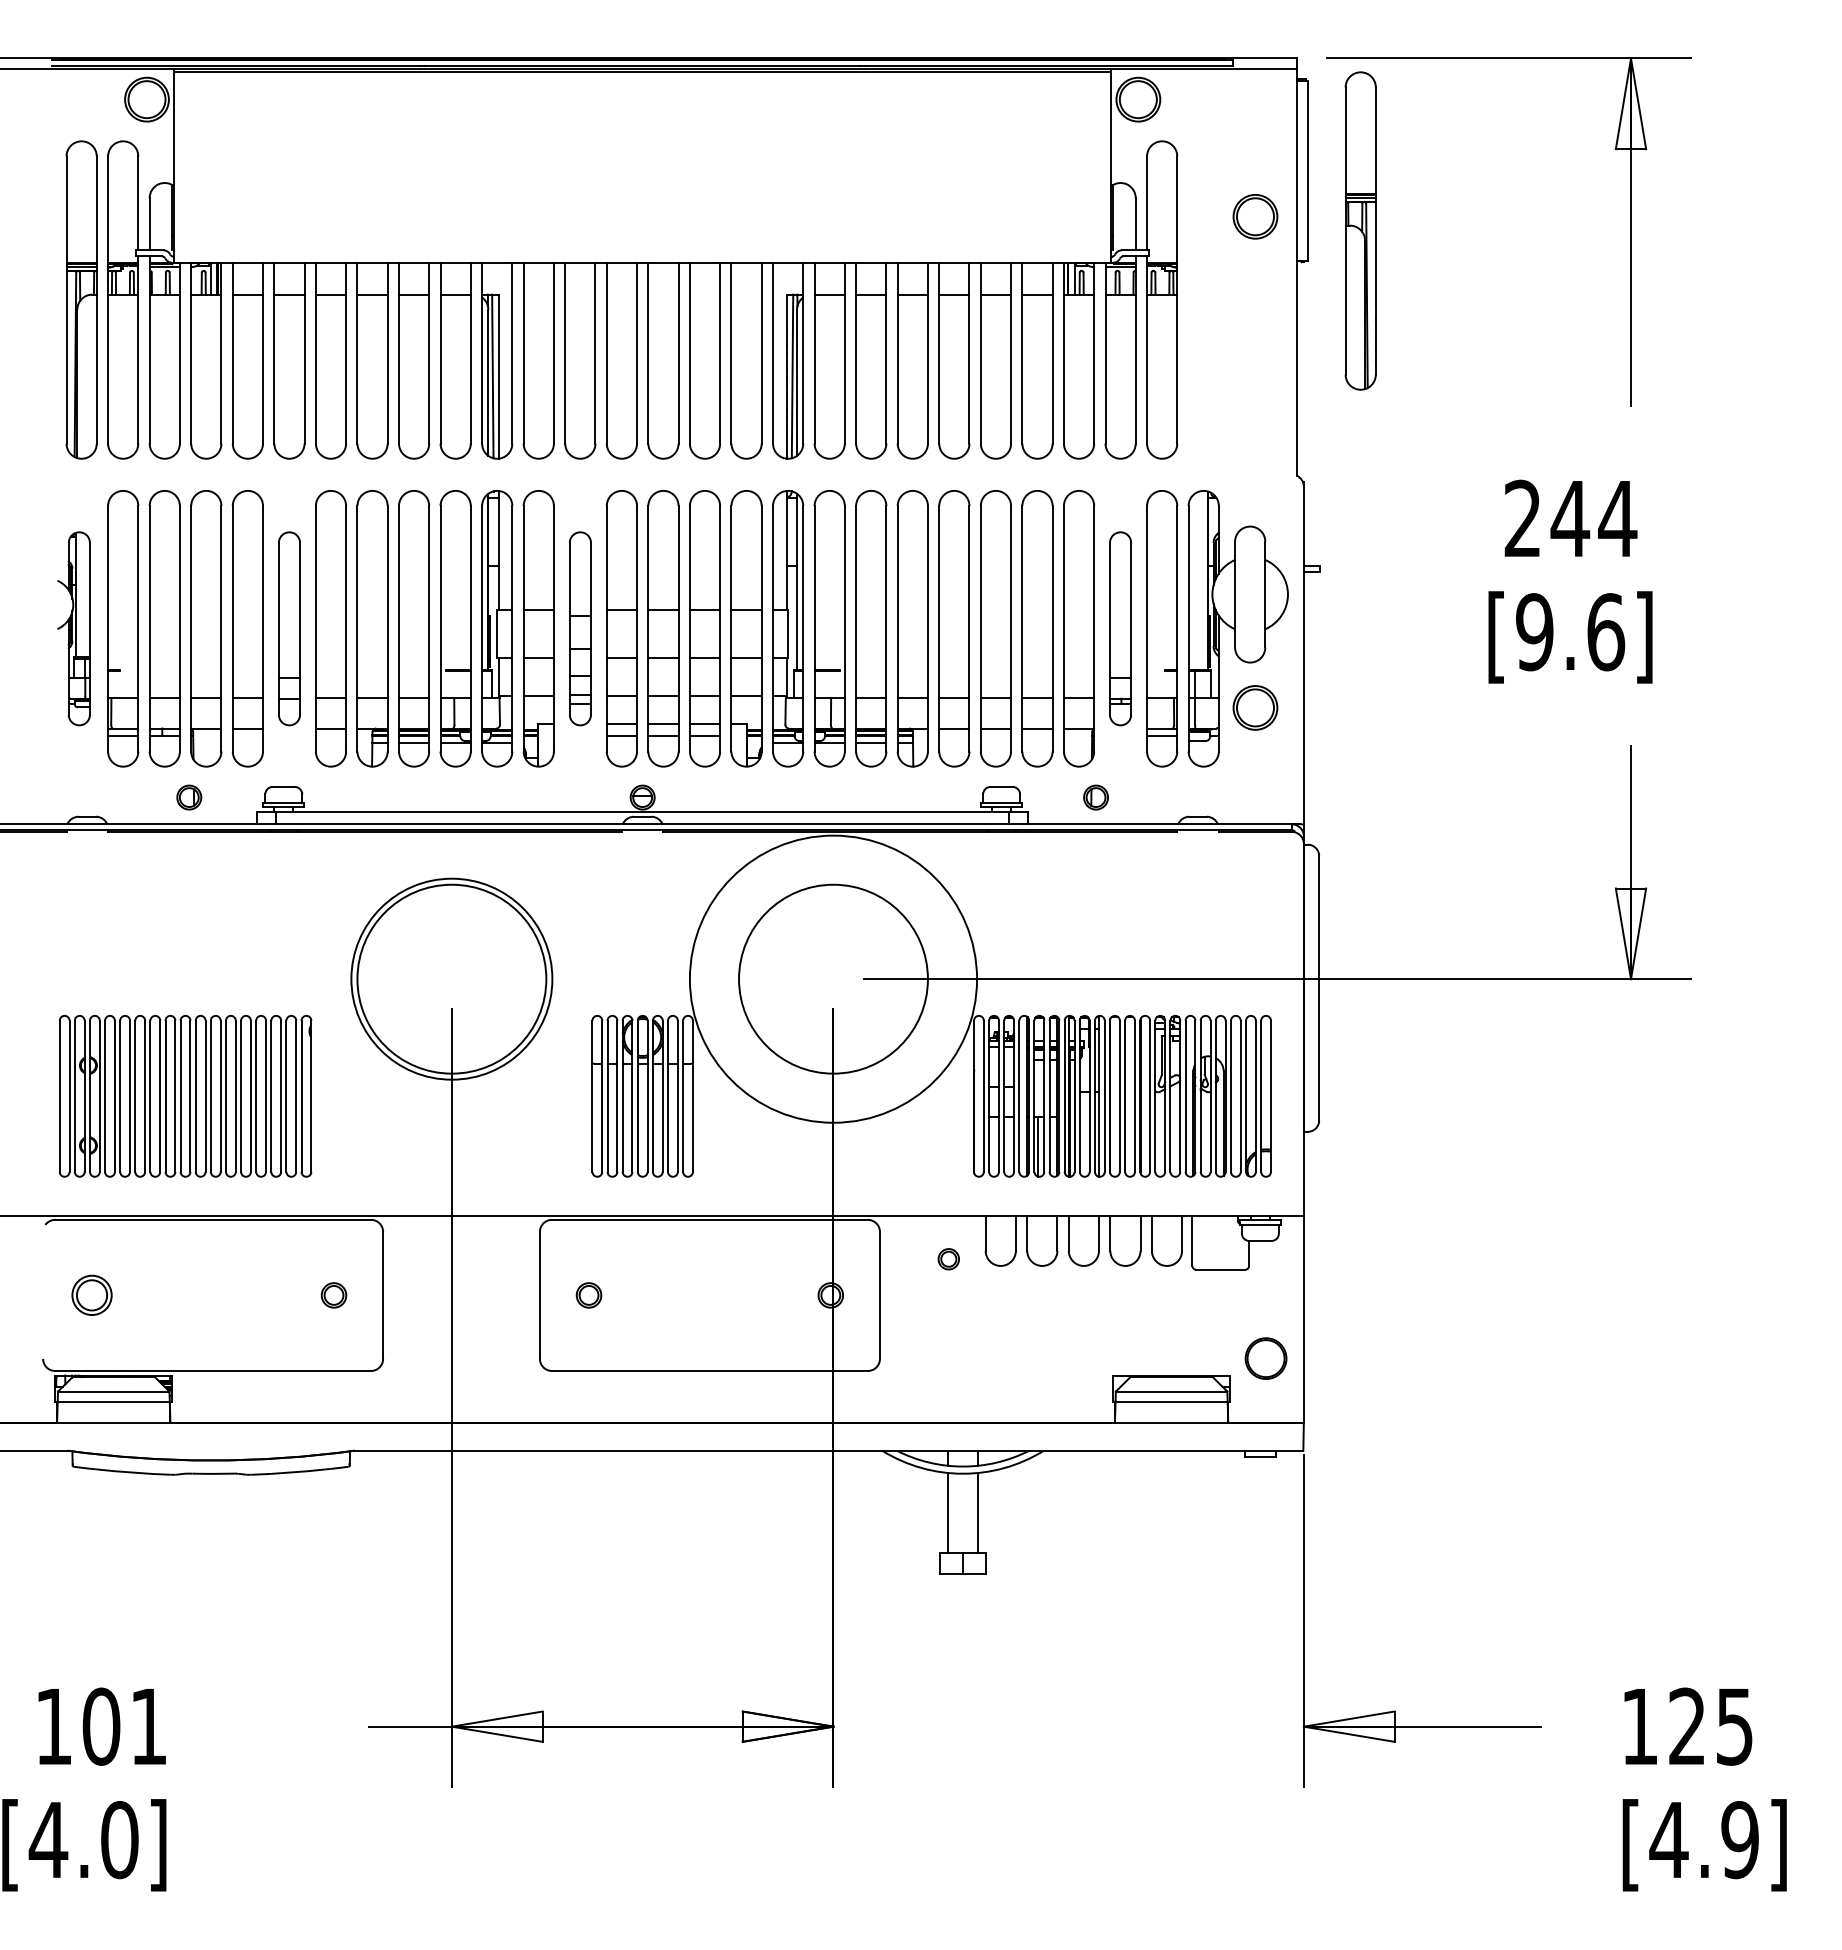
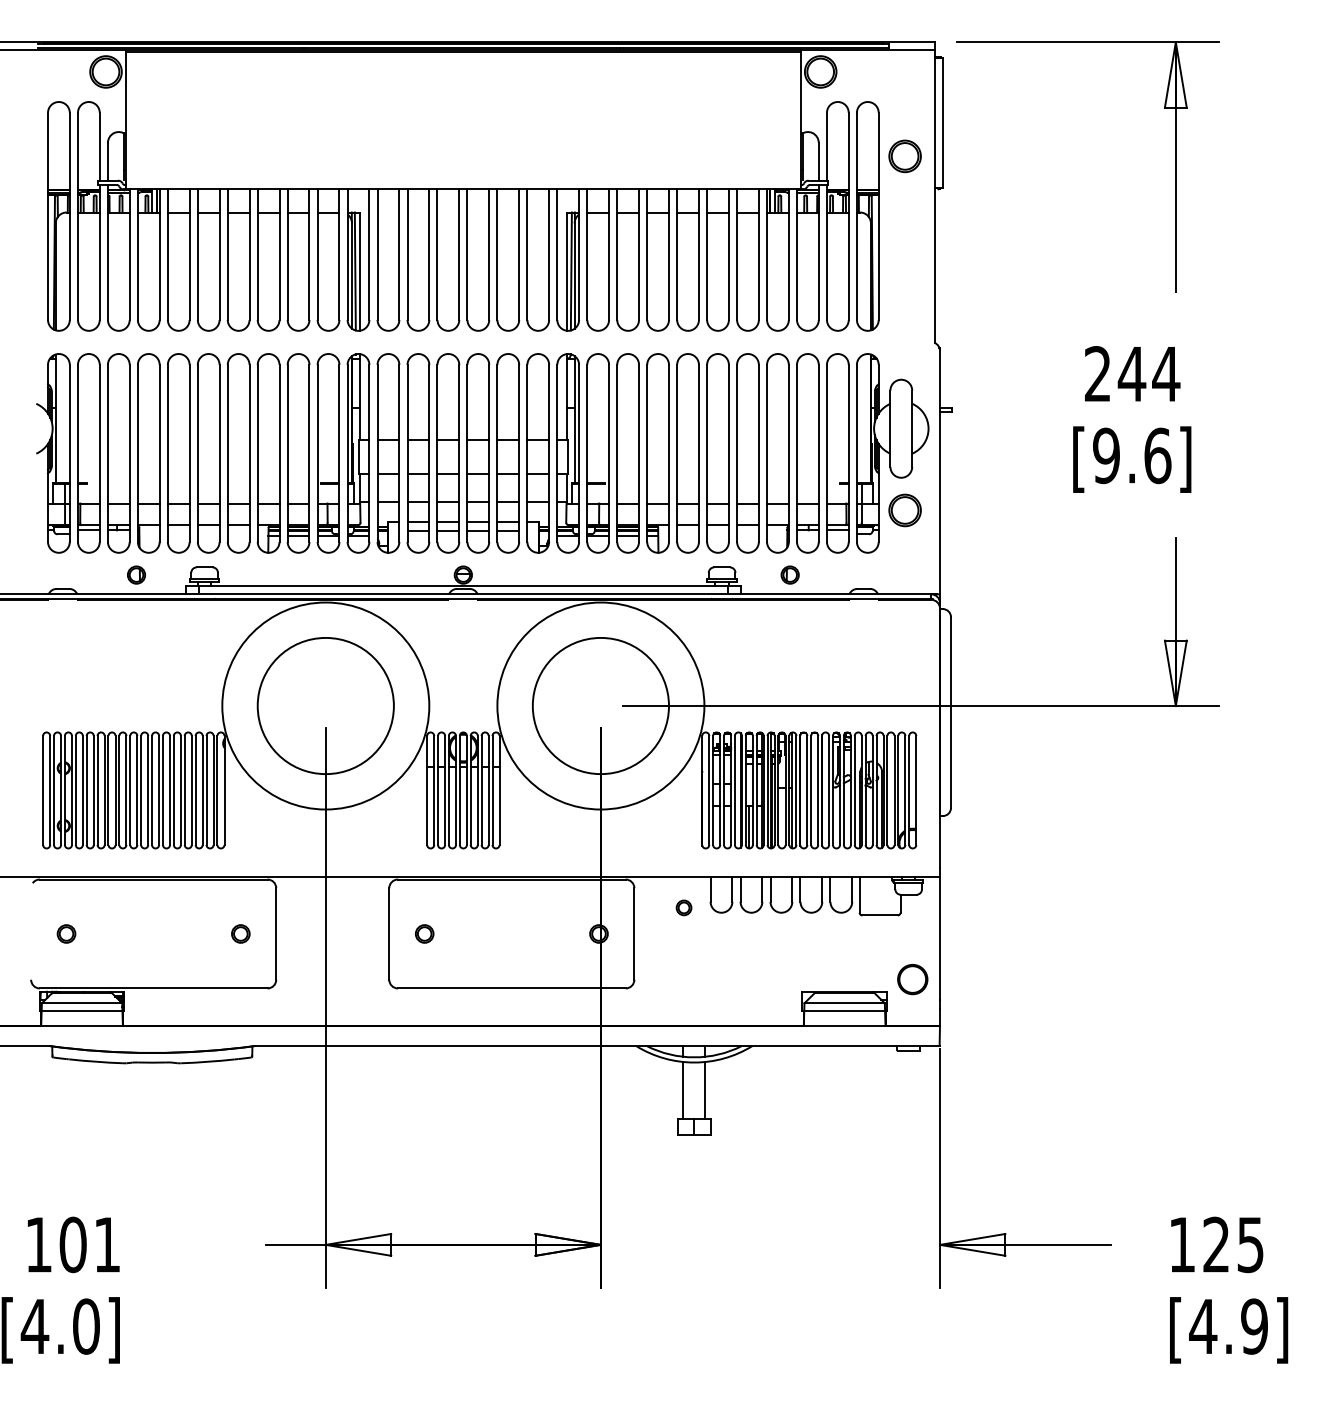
part: (1360, 230) -> (867, 216), moved
part: (73, 628) -> (53, 453), size x1.43
part: (289, 628) -> (208, 453), size x1.43
part: (580, 628) -> (418, 453), size x1.43
part: (1120, 628) -> (807, 453), size x1.43
circle: (451, 978) -> (325, 705), size x1.43
part: (92, 1295) -> (66, 934), size x0.62

